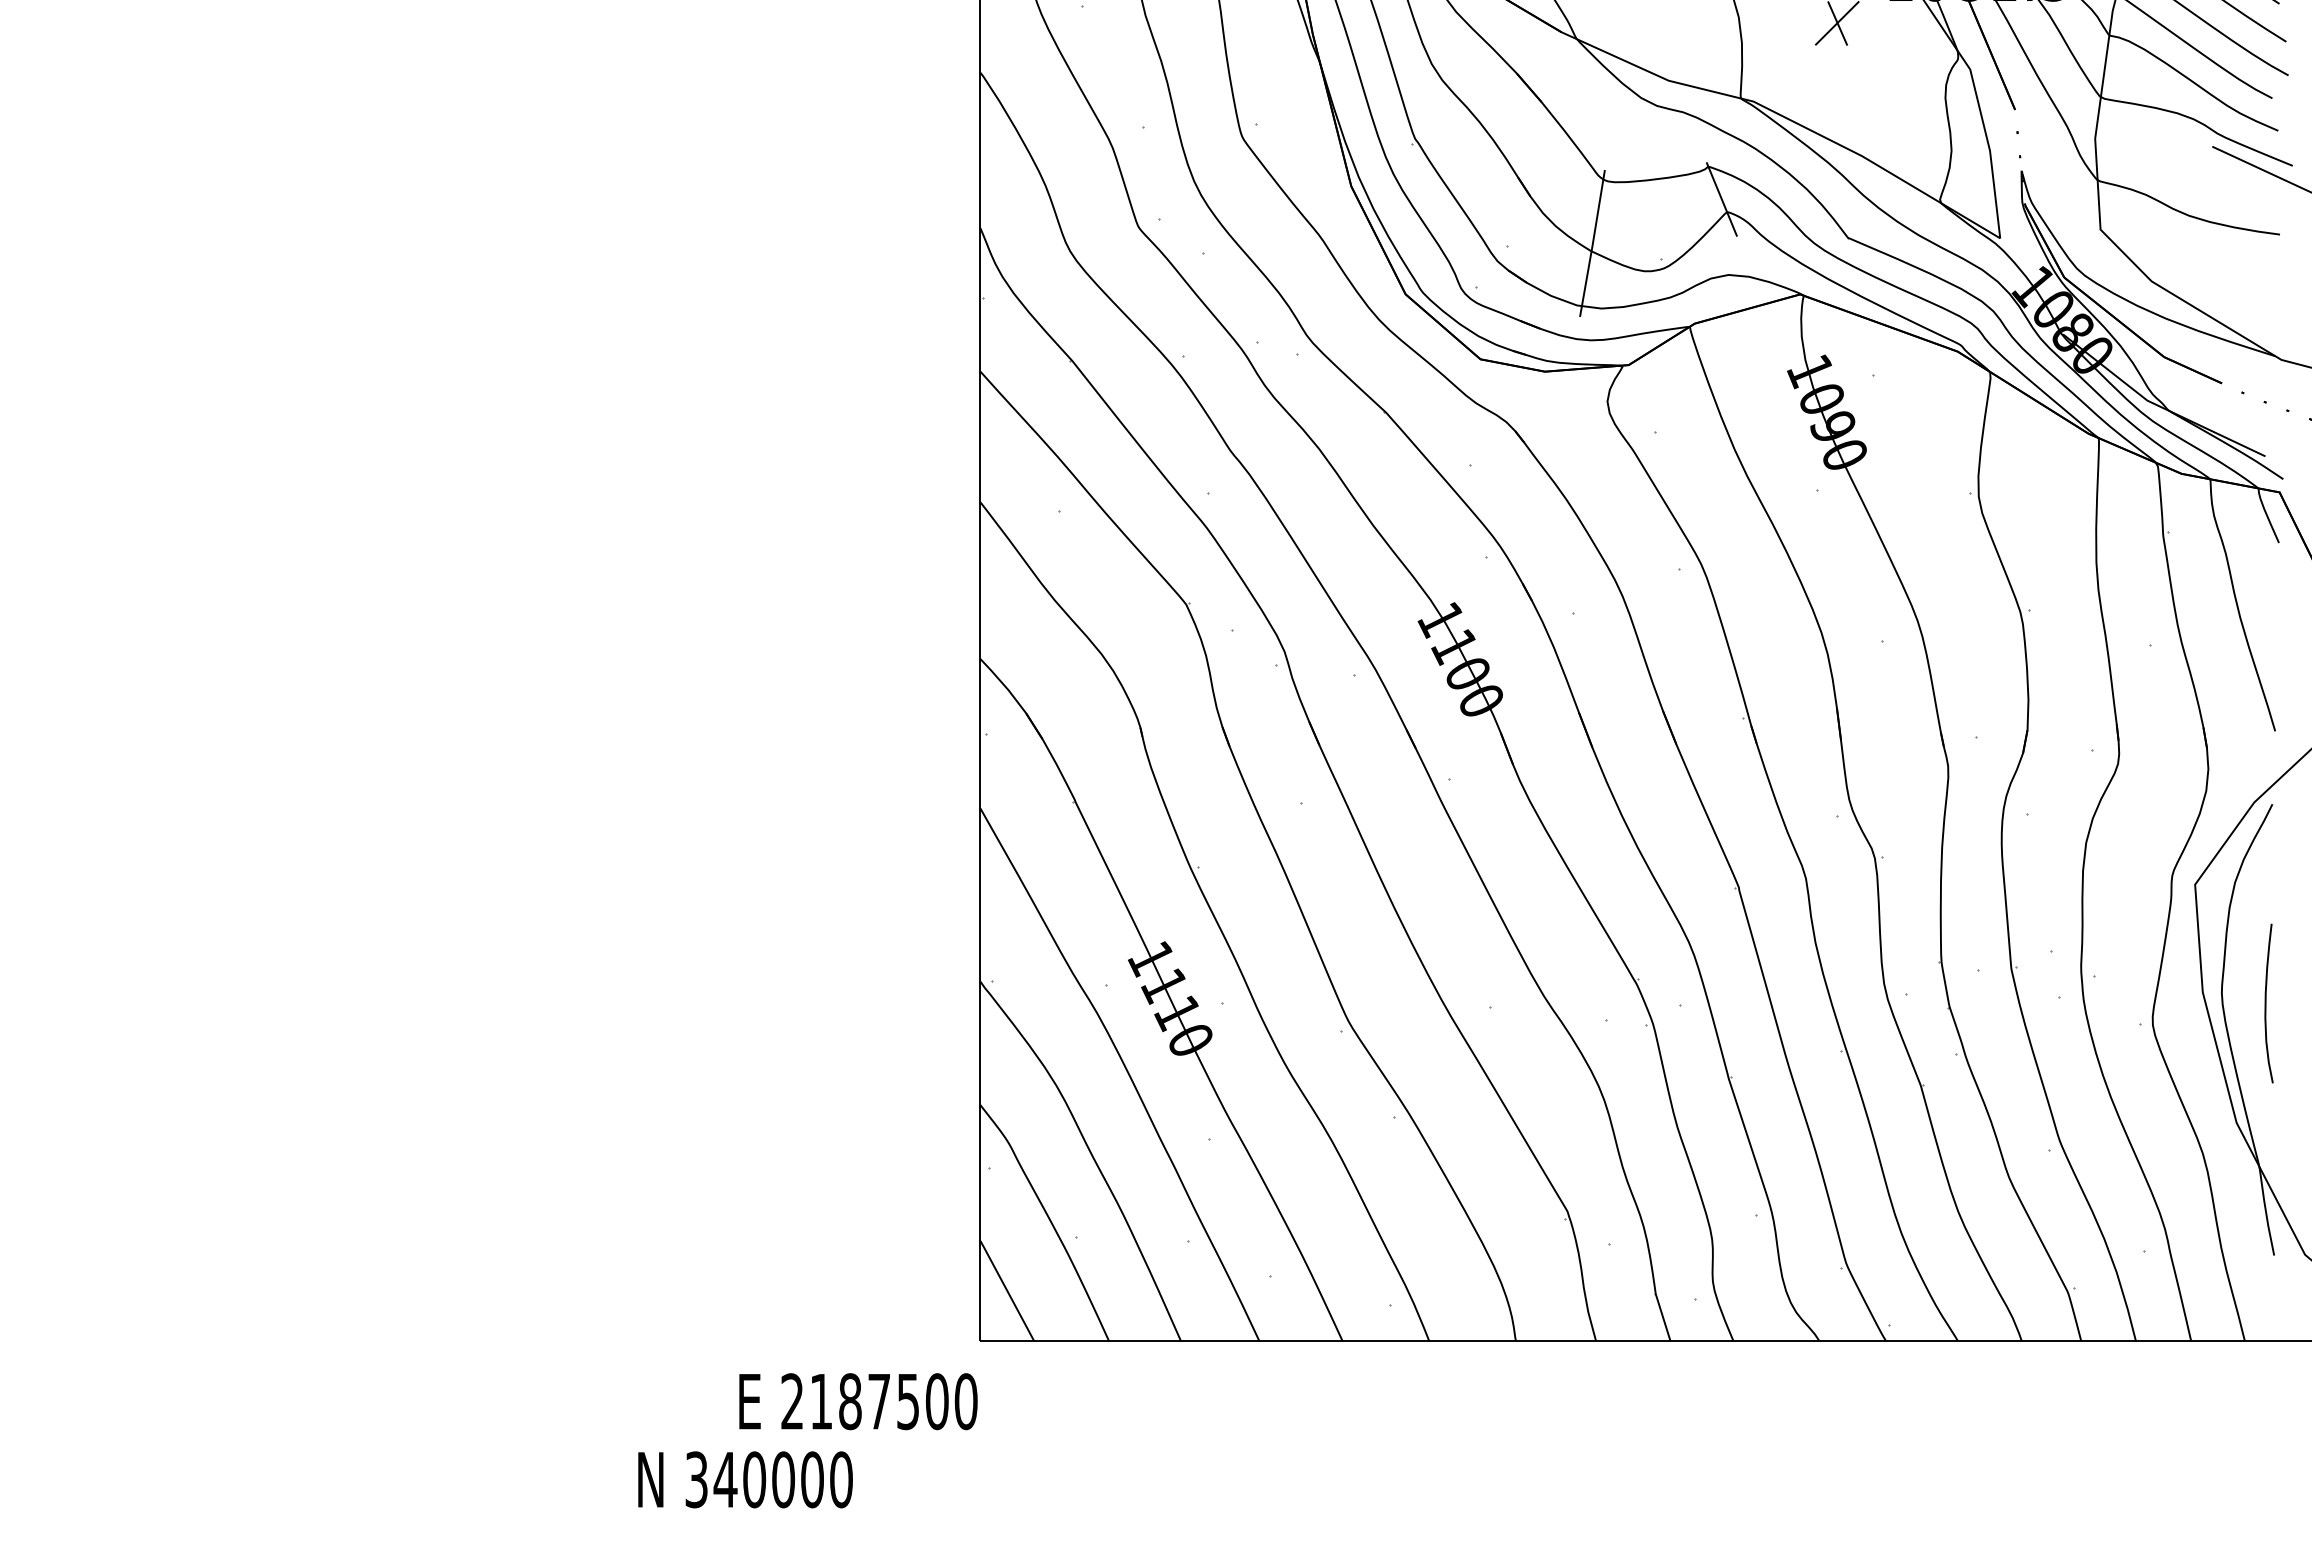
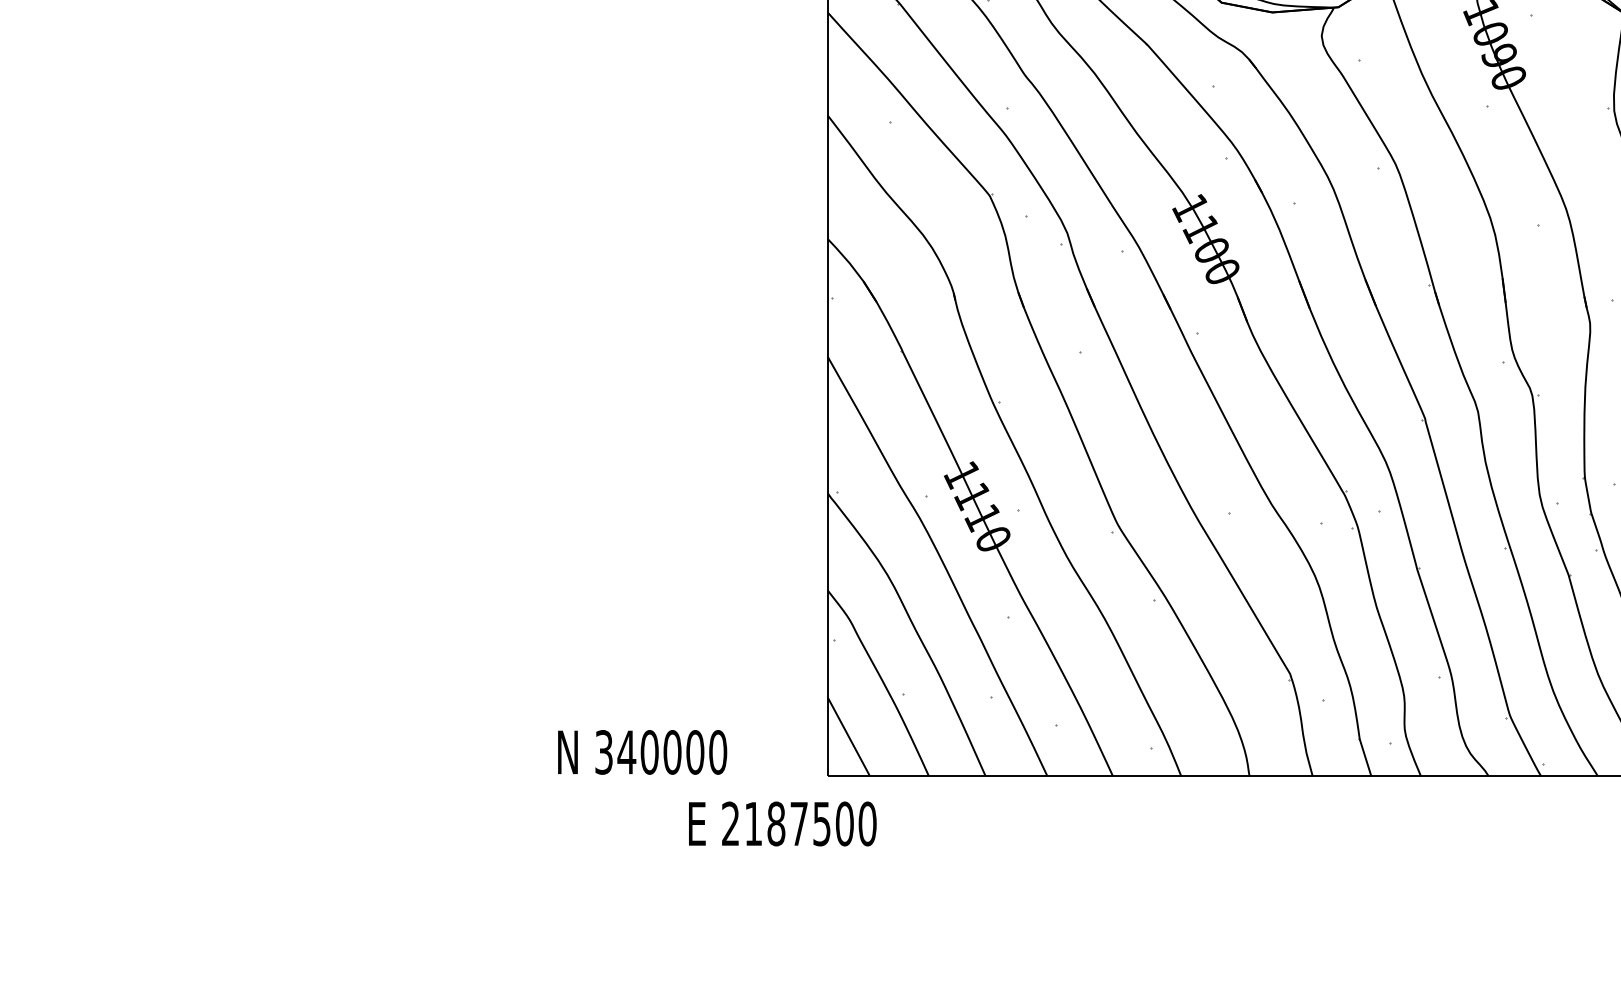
text: (858, 1401) -> (782, 823), moved
text: (745, 1479) -> (642, 752), moved

